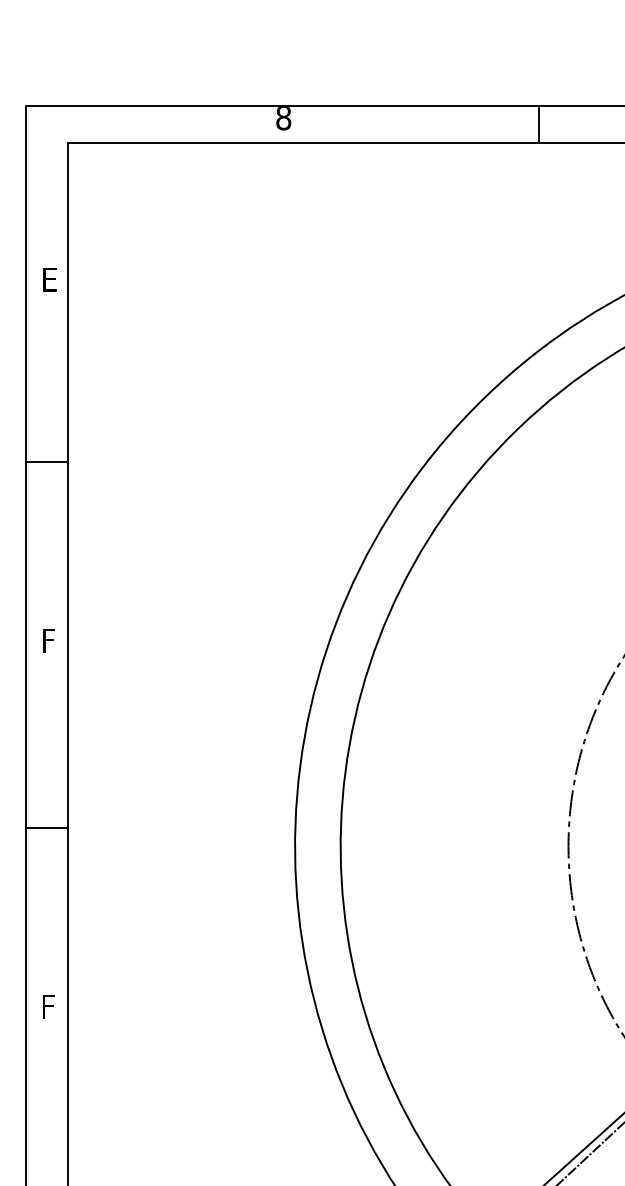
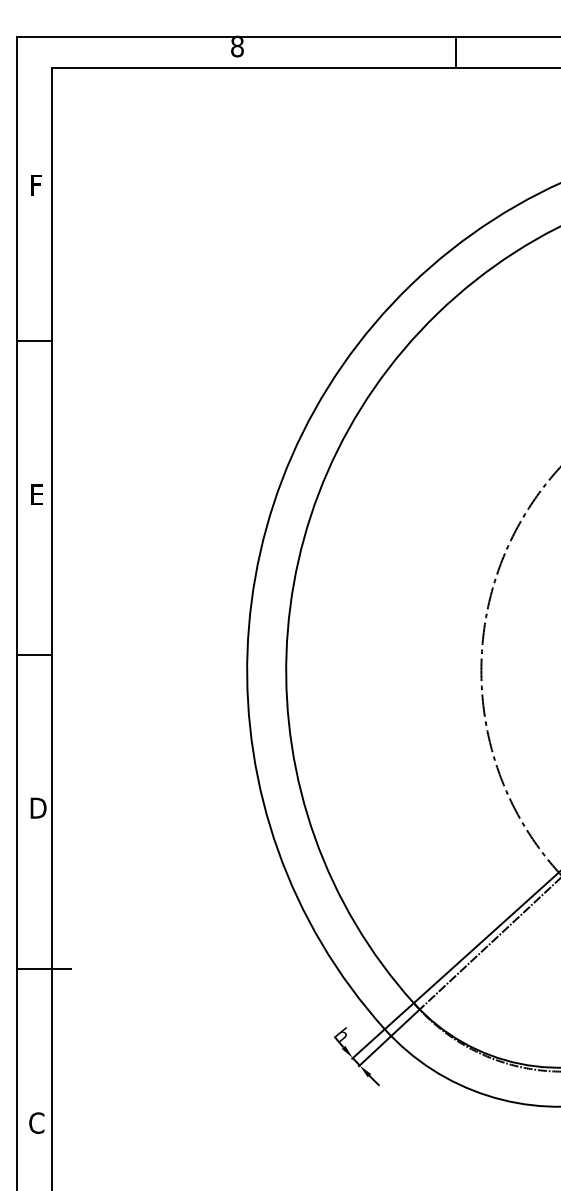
text: (51, 279) -> (38, 185), E -> F
text: (51, 640) -> (38, 494), F -> E
text: (51, 1006) -> (38, 807), F -> D

